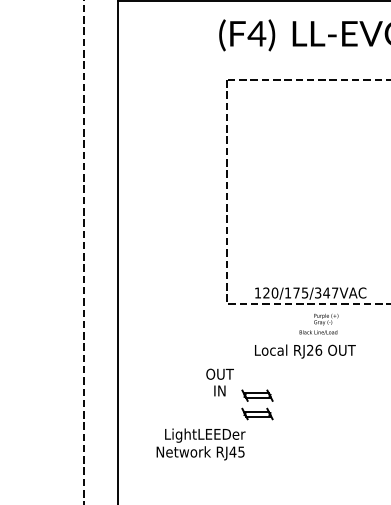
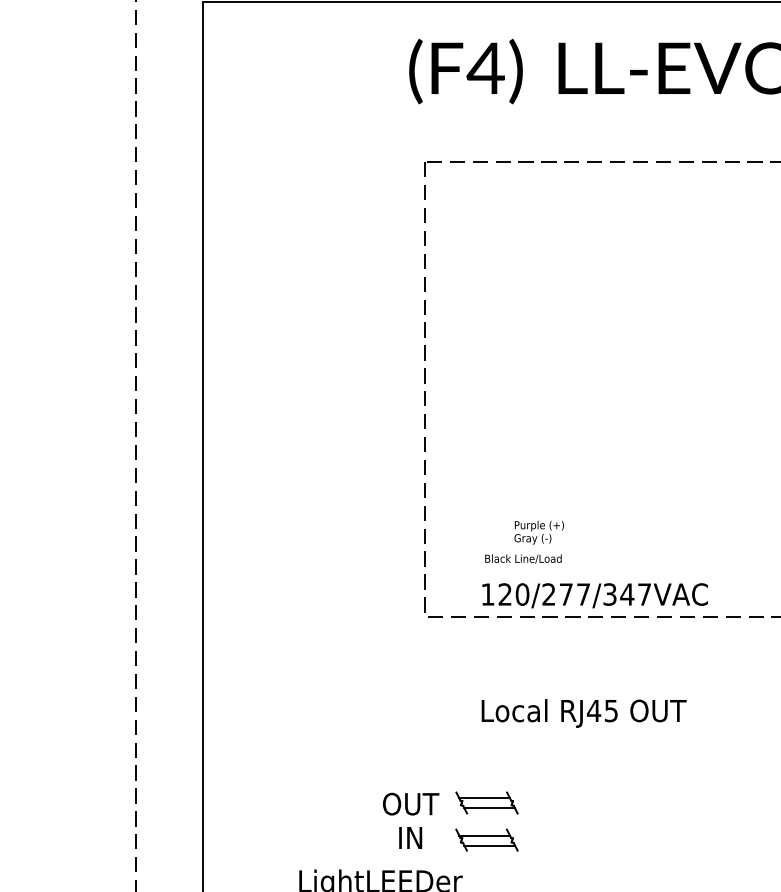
text: (296, 292) -> (566, 593), 120/175/347VAC -> 120/277/347VAC
text: (318, 323) -> (523, 540), moved
text: (314, 349) -> (602, 709), RJ26 -> RJ45
text: (219, 382) -> (409, 820), moved

